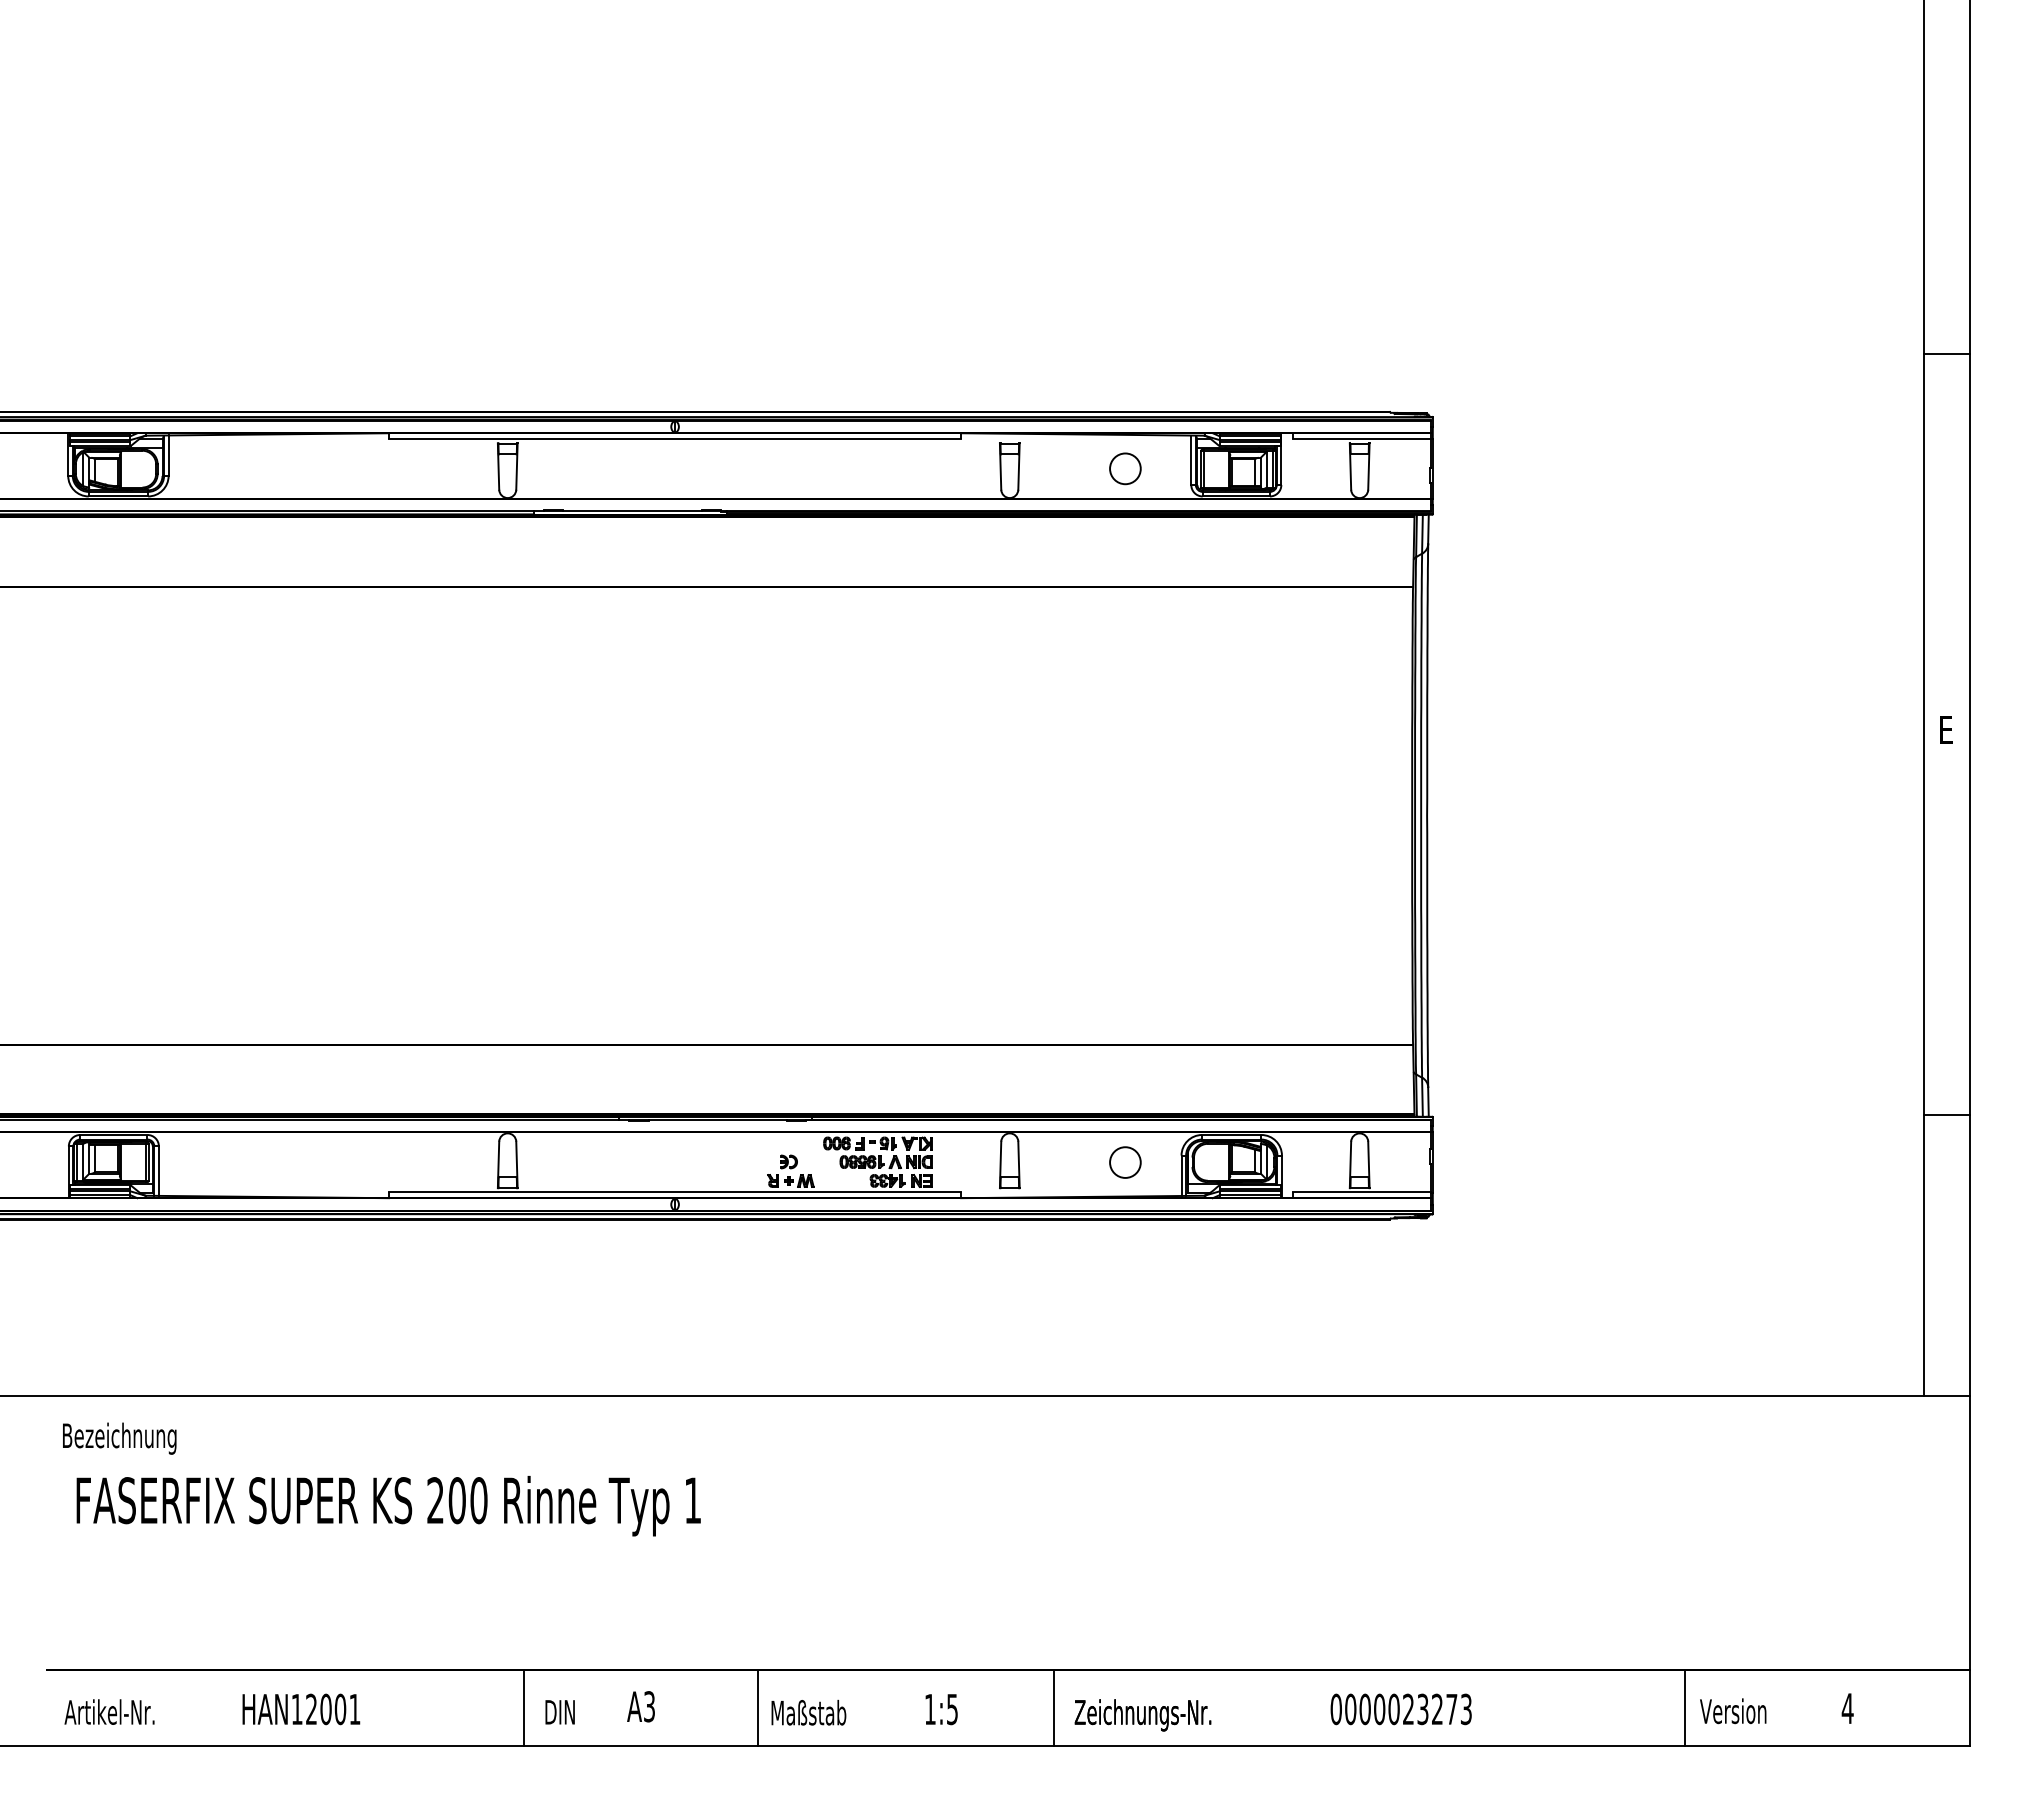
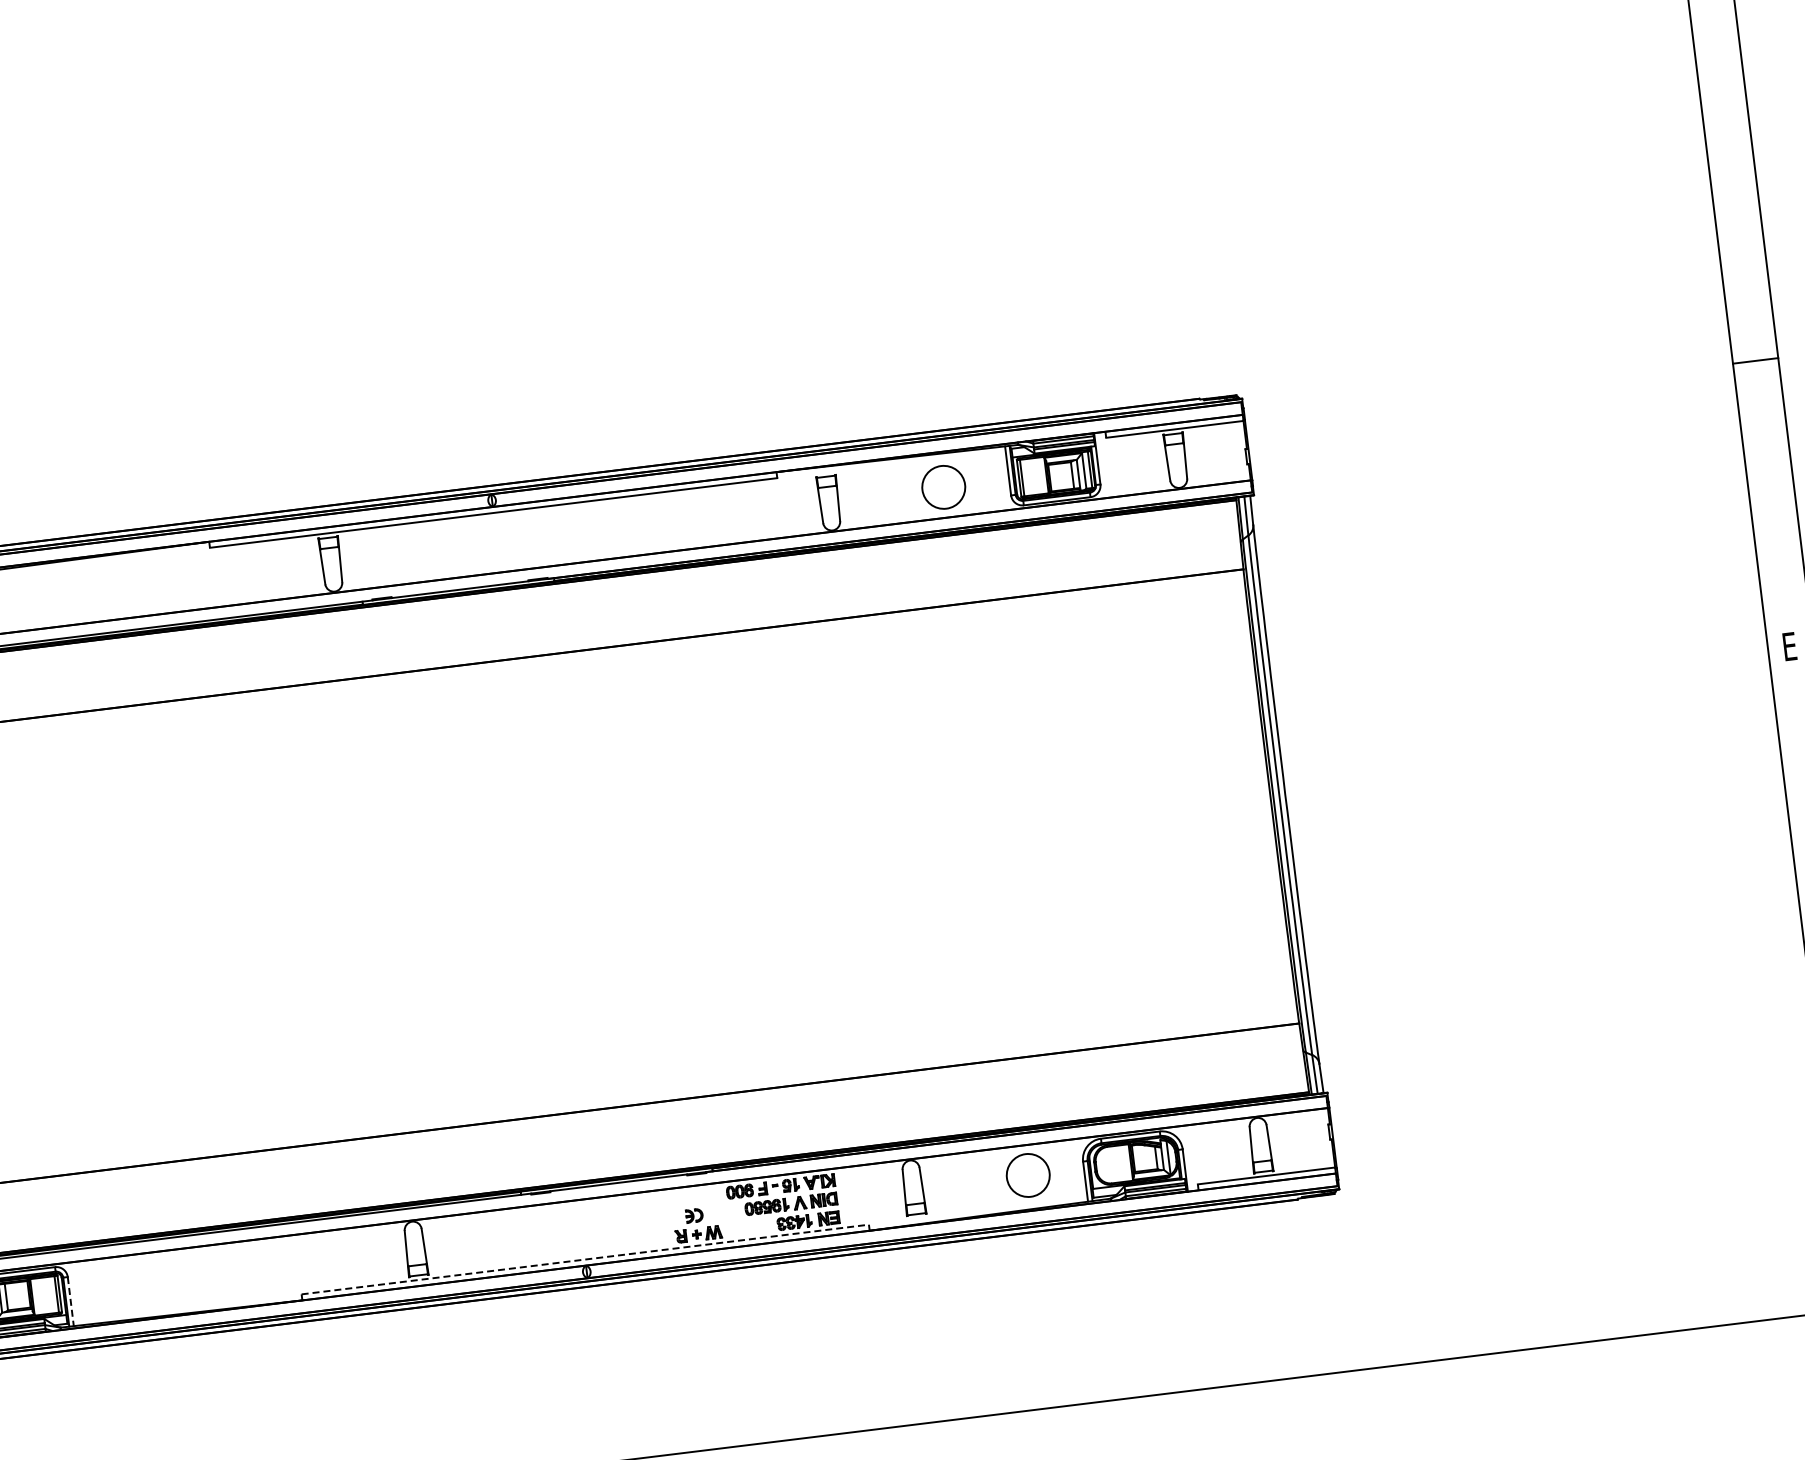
line: (1947, 354) -> (1755, 361), moved
circle: (1125, 468) -> (943, 487), size x1.4
circle: (1125, 1162) -> (1028, 1175), size x1.4
line: (158, 1171) -> (70, 1302), solid -> dashed
line: (675, 1192) -> (585, 1259), solid -> dashed

